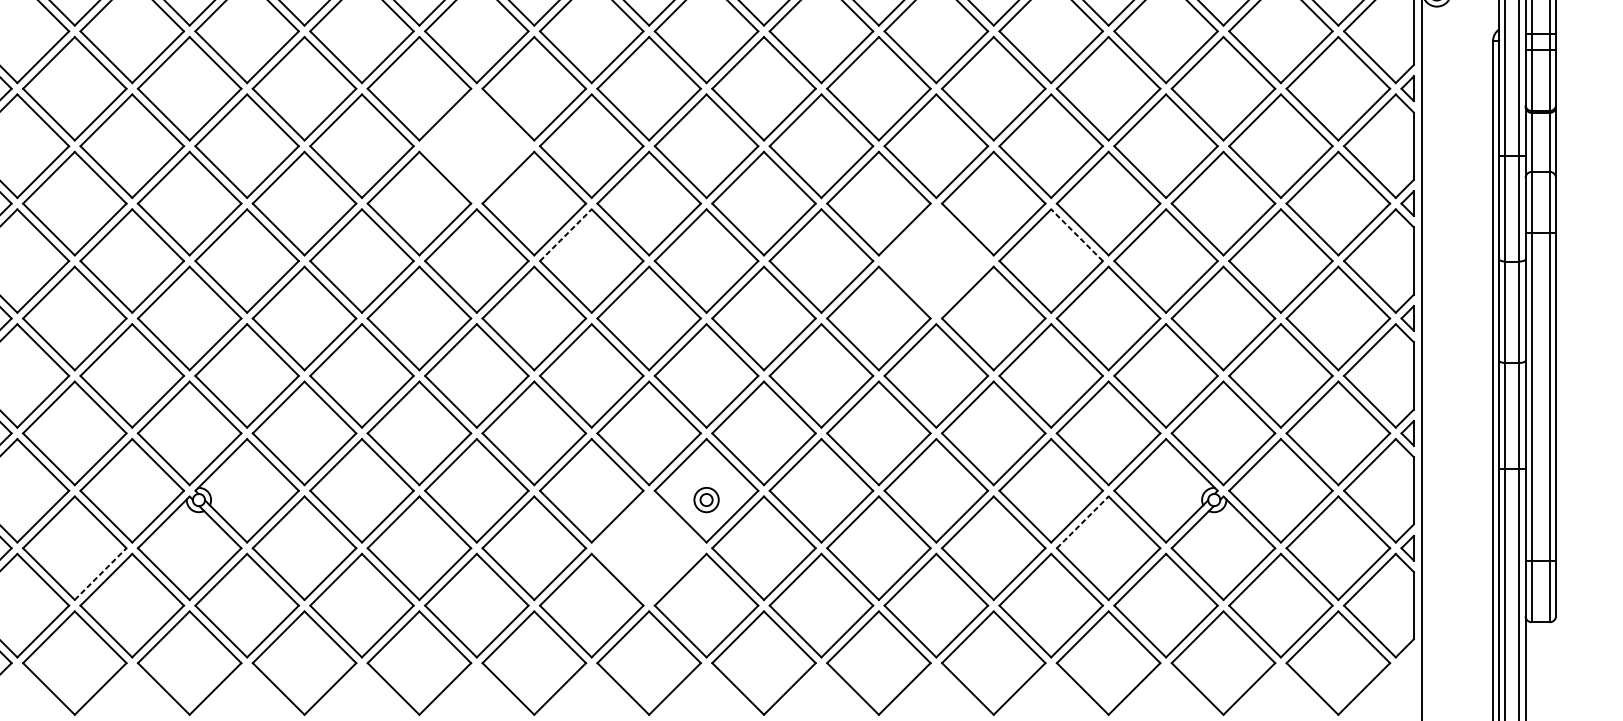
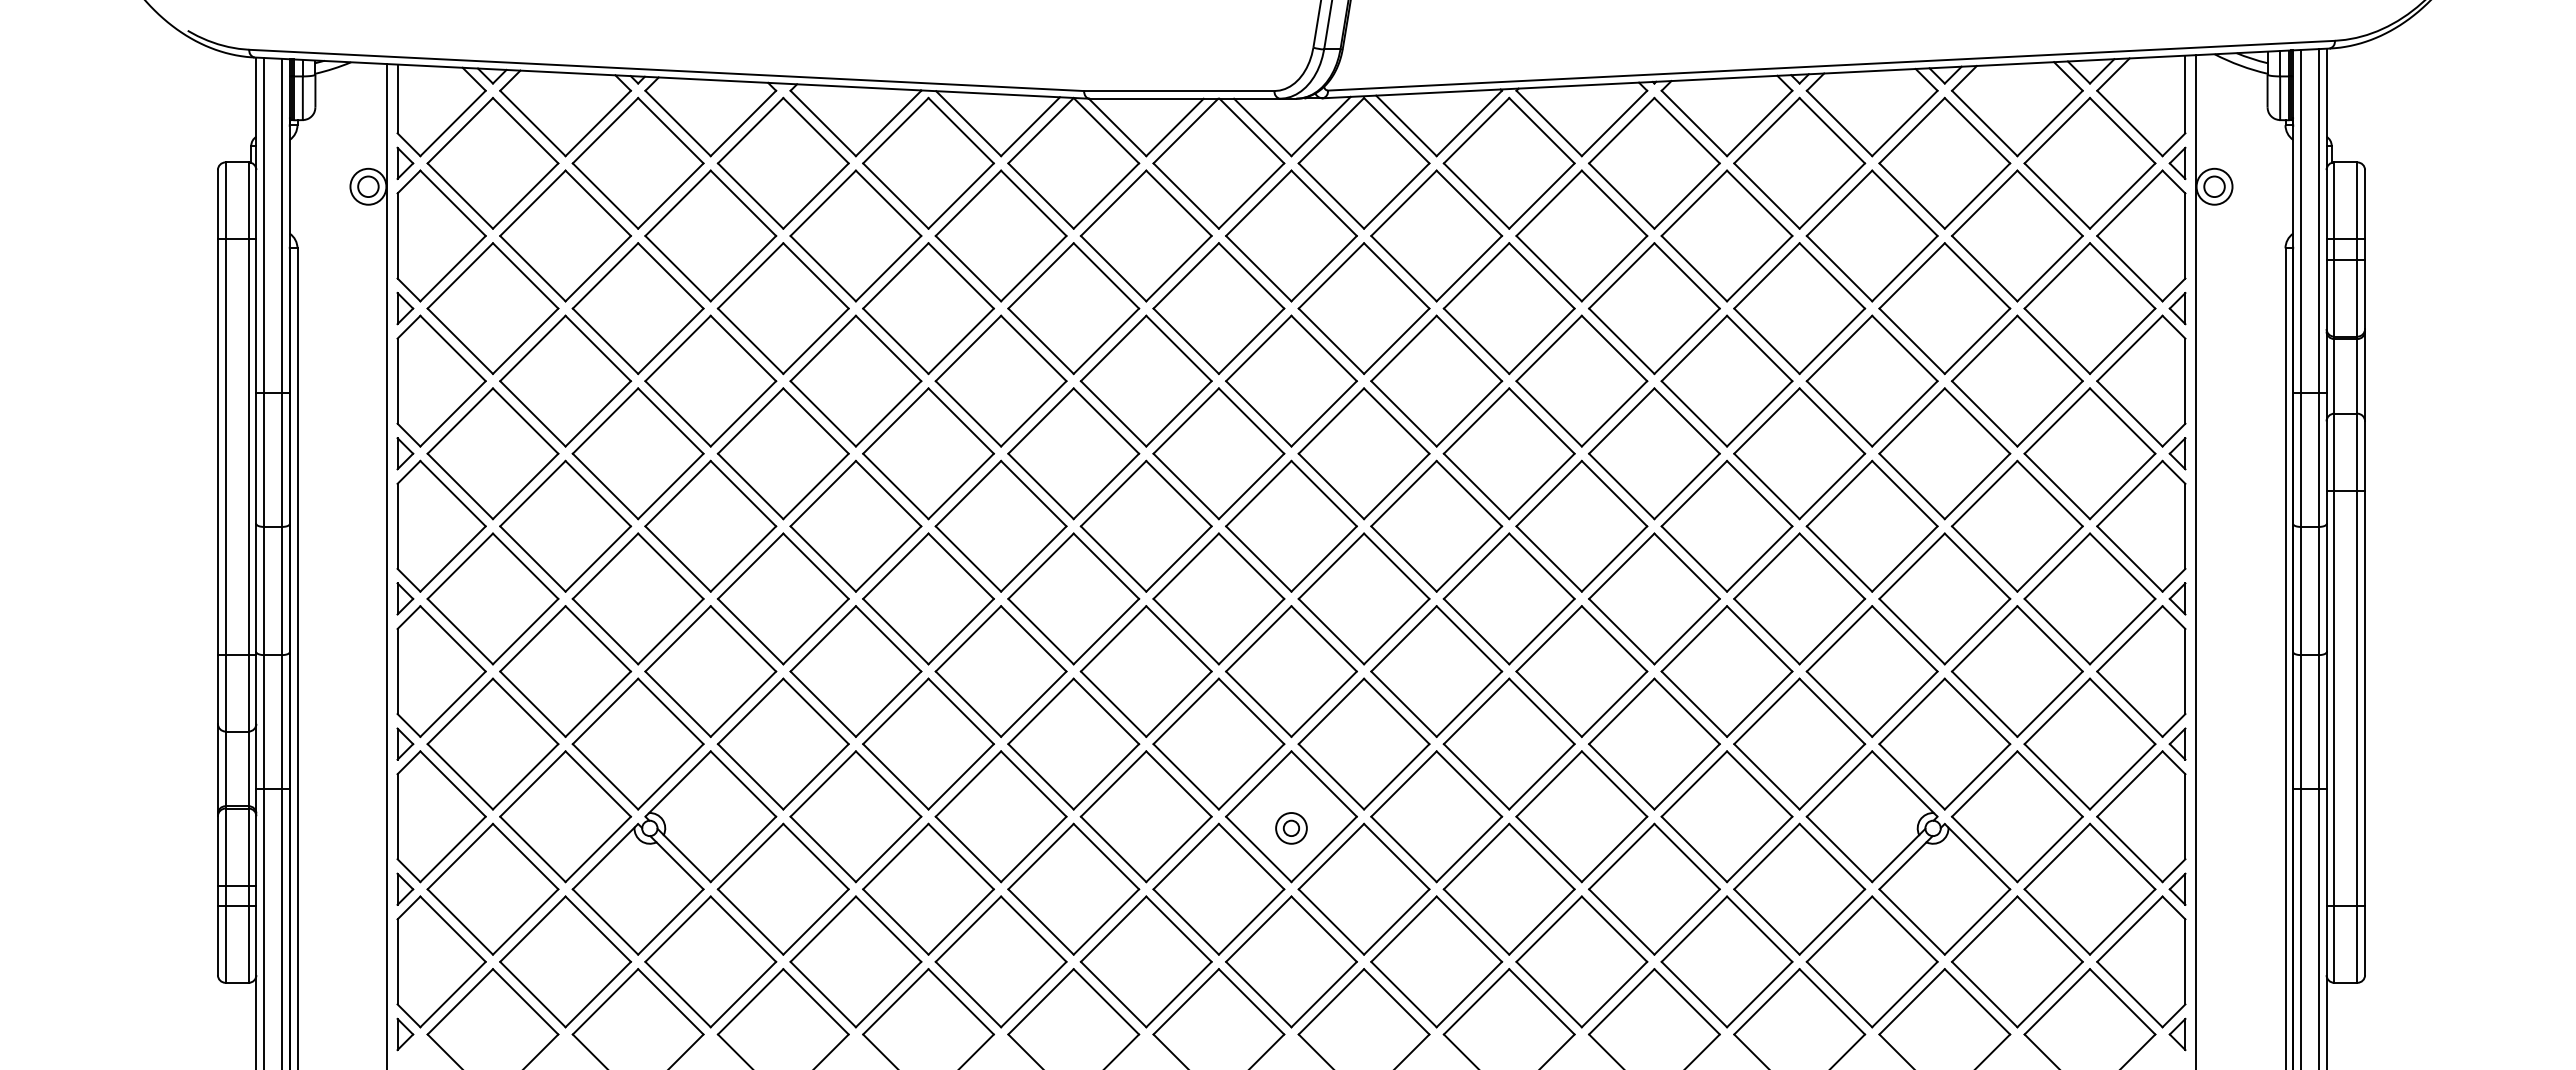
part: (476, 145) -> (1000, 380), added
line: (566, 235) -> (1114, 493), dashed -> solid
line: (1076, 235) -> (1759, 493), dashed -> solid
part: (936, 260) -> (1581, 525), added
line: (1083, 522) -> (1767, 856), dashed -> solid
part: (648, 547) -> (1218, 888), added
line: (101, 573) -> (526, 921), dashed -> solid
part: (1407, 663) -> (2177, 1034), added

